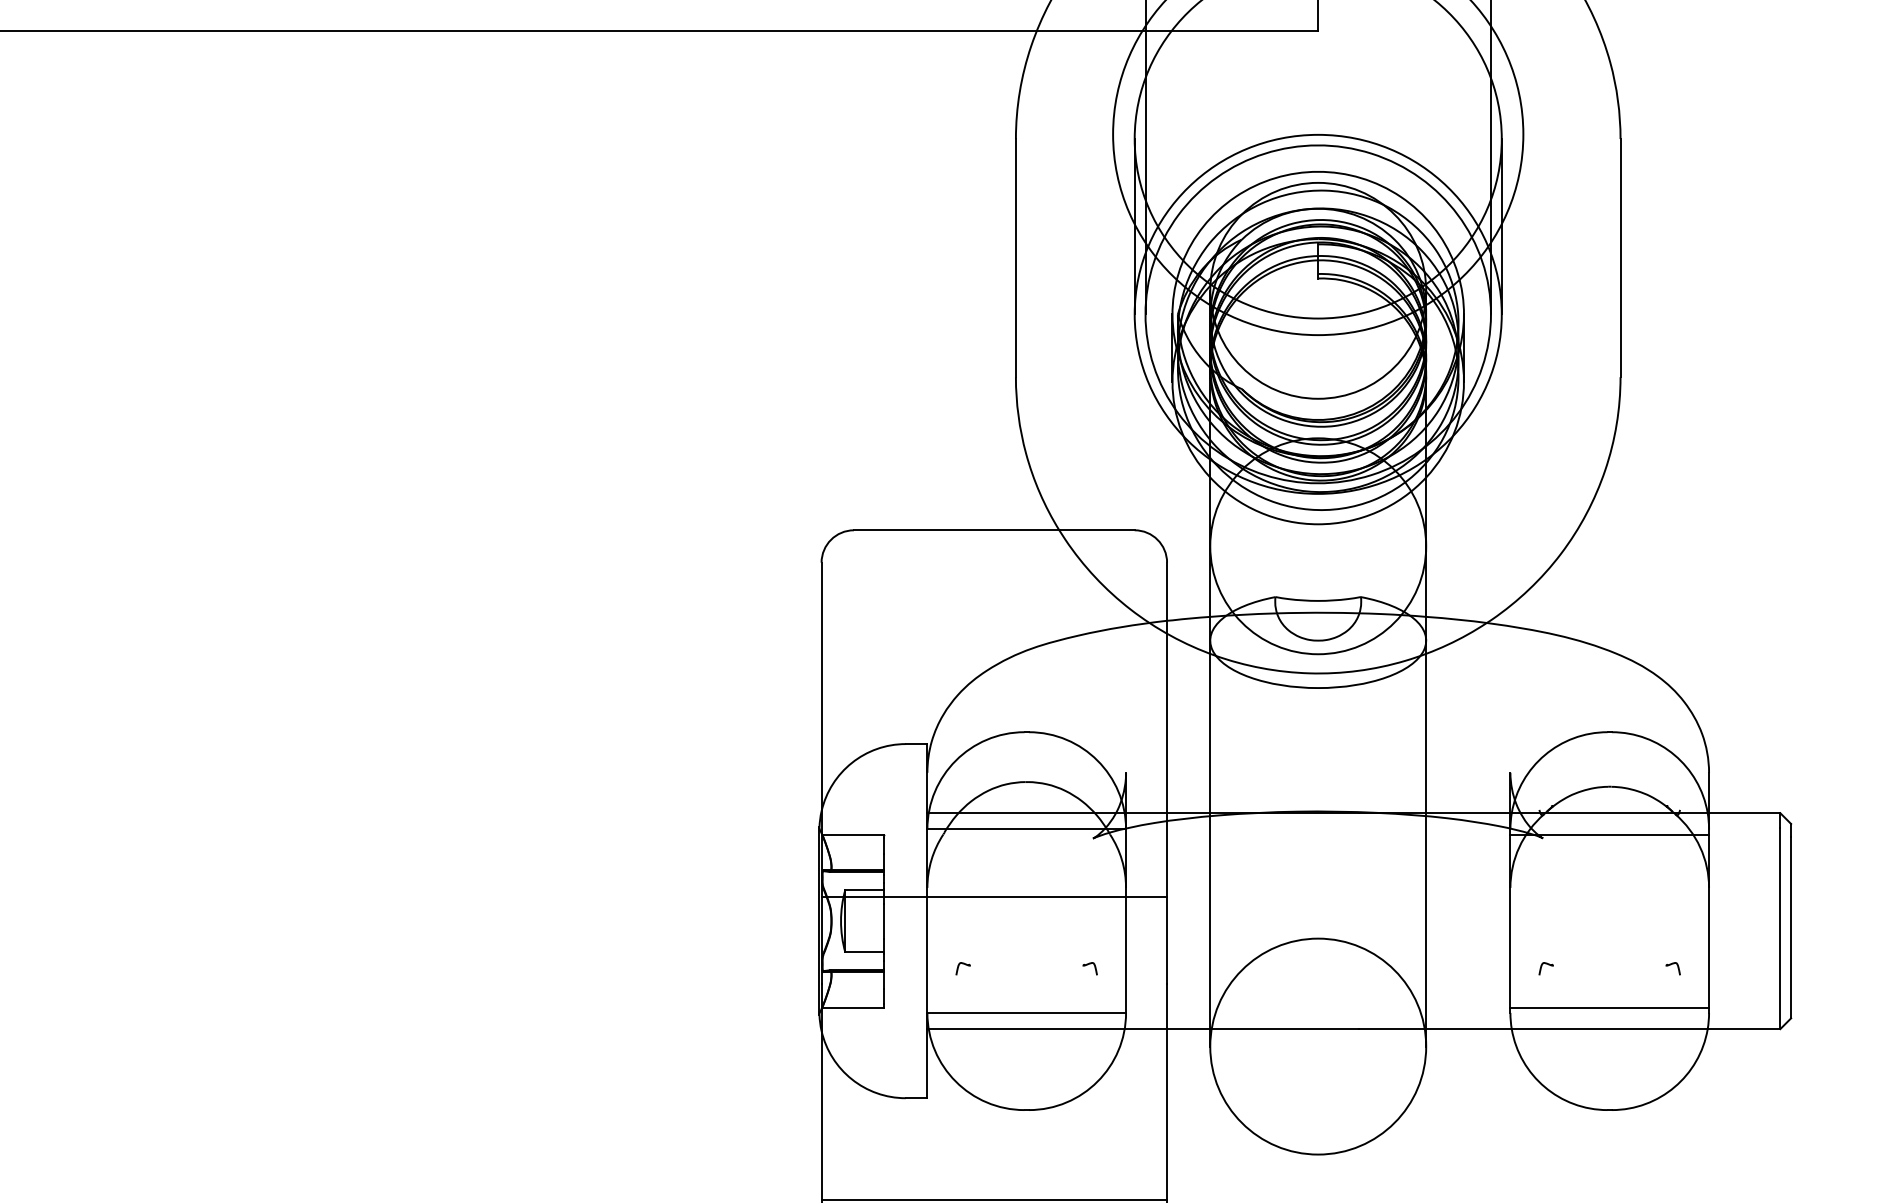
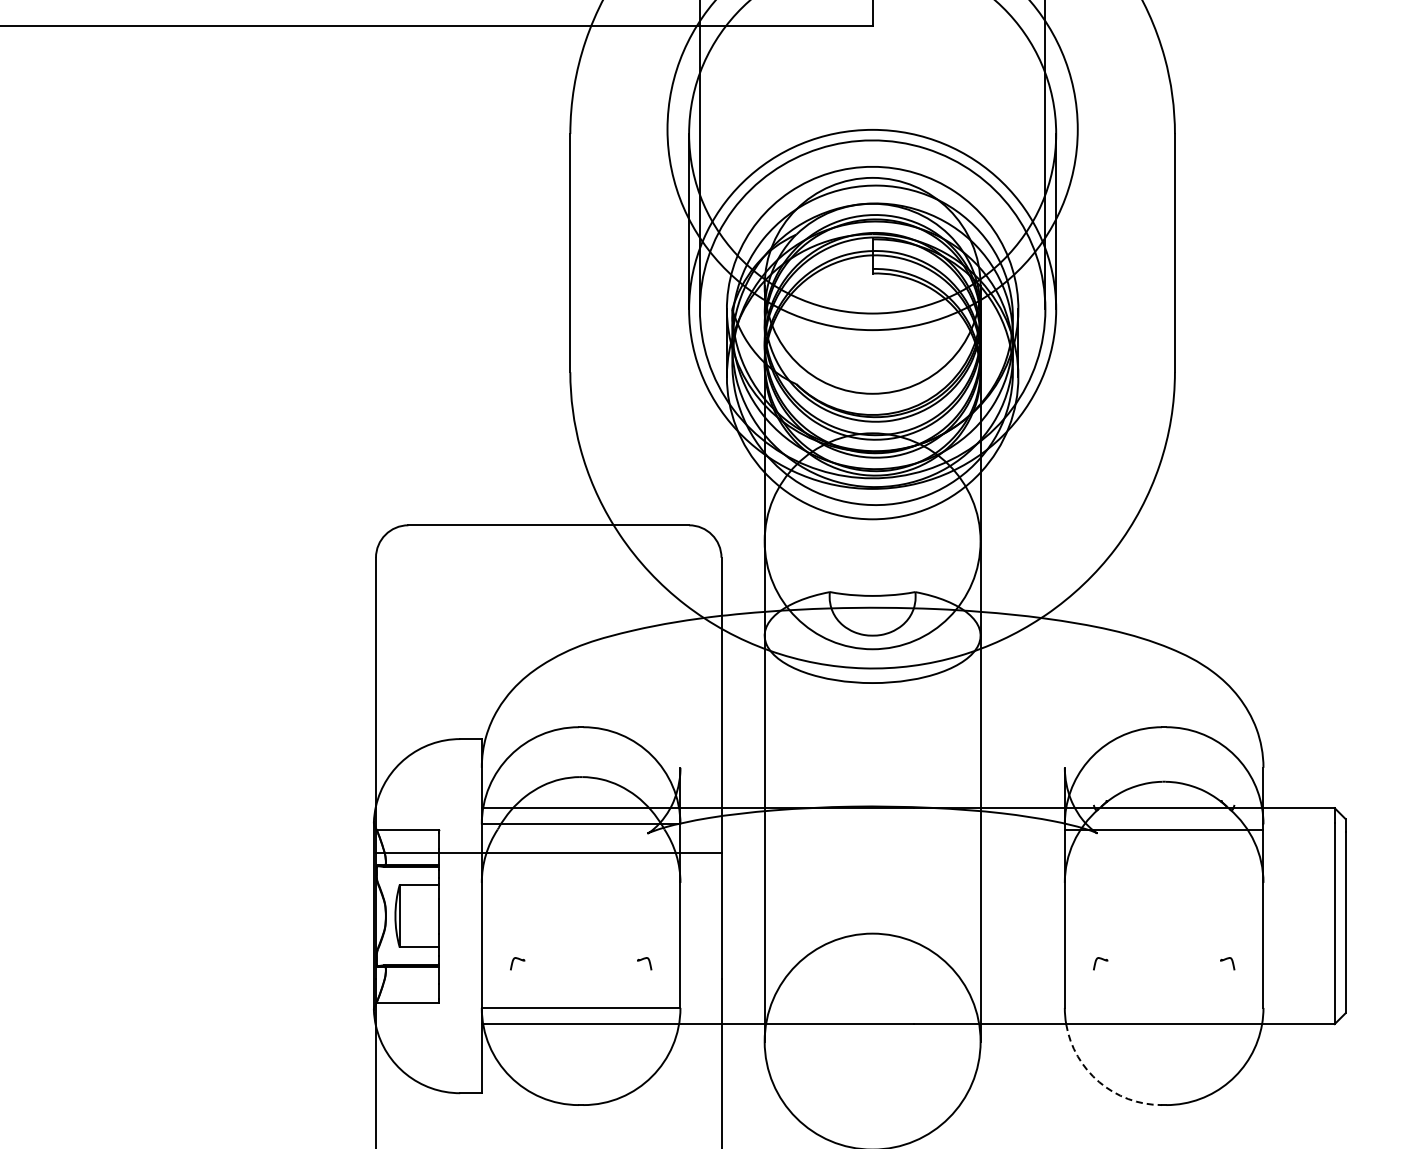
line: (994, 897) -> (548, 853), moved
line: (1609, 1007) -> (1163, 1002), removed
arc: (1544, 1087) -> (1098, 1082), solid -> dashed

